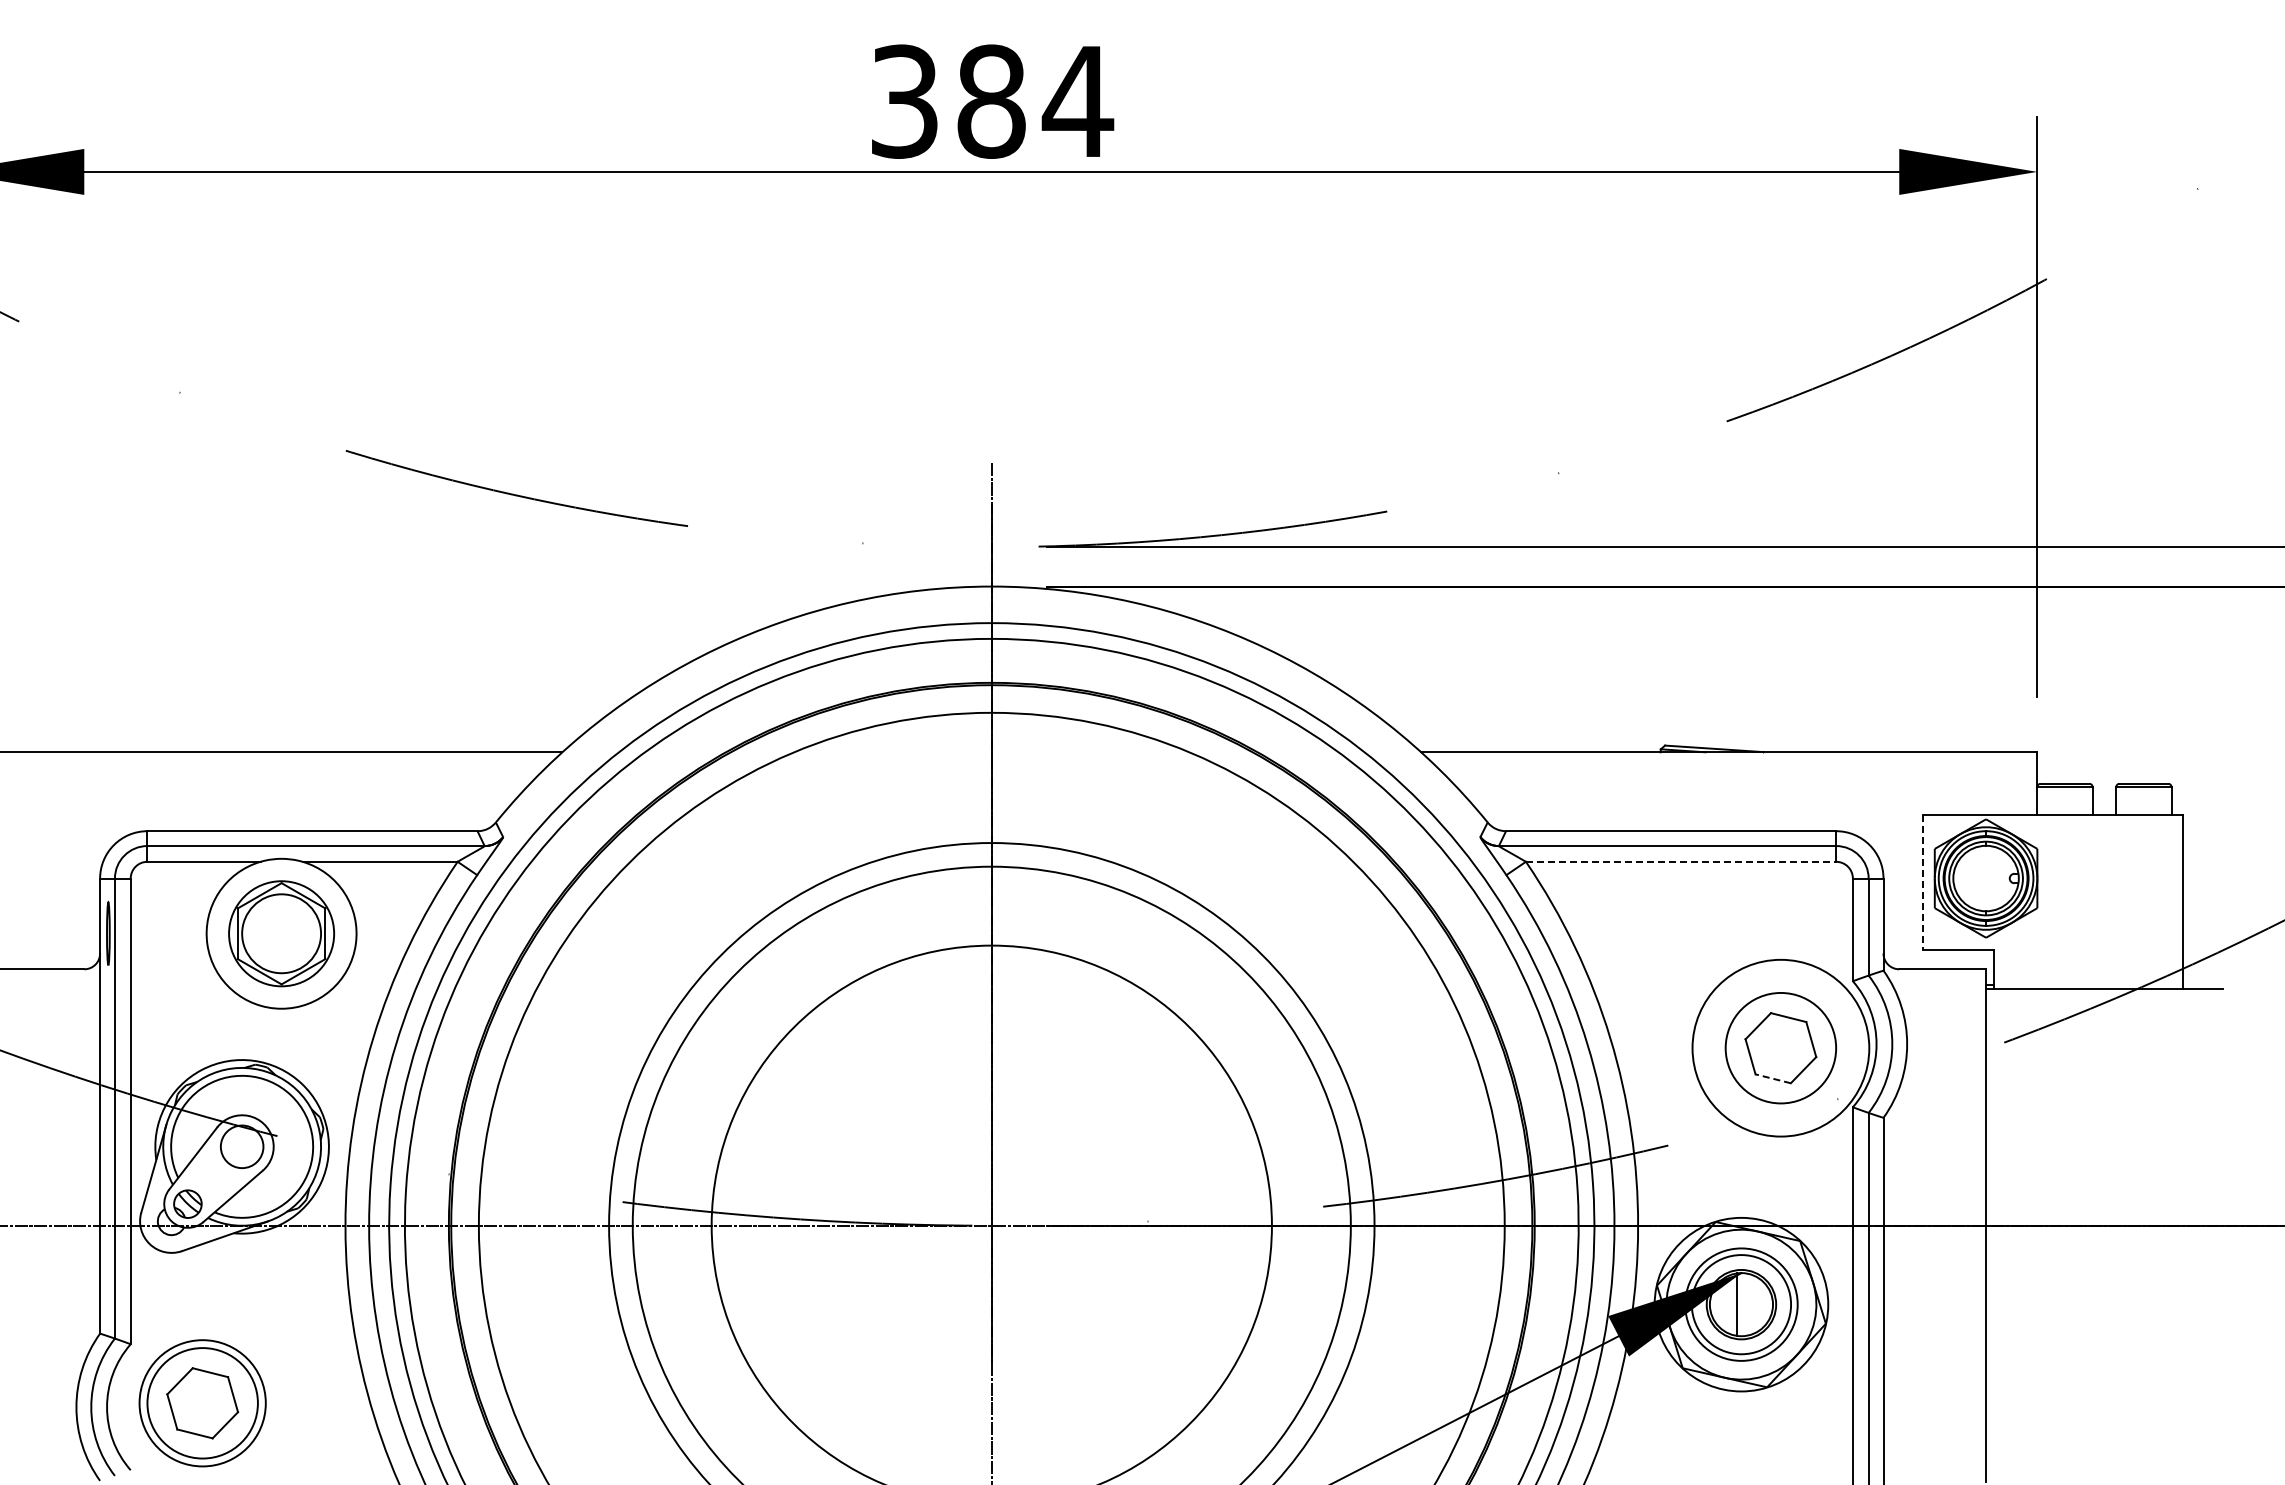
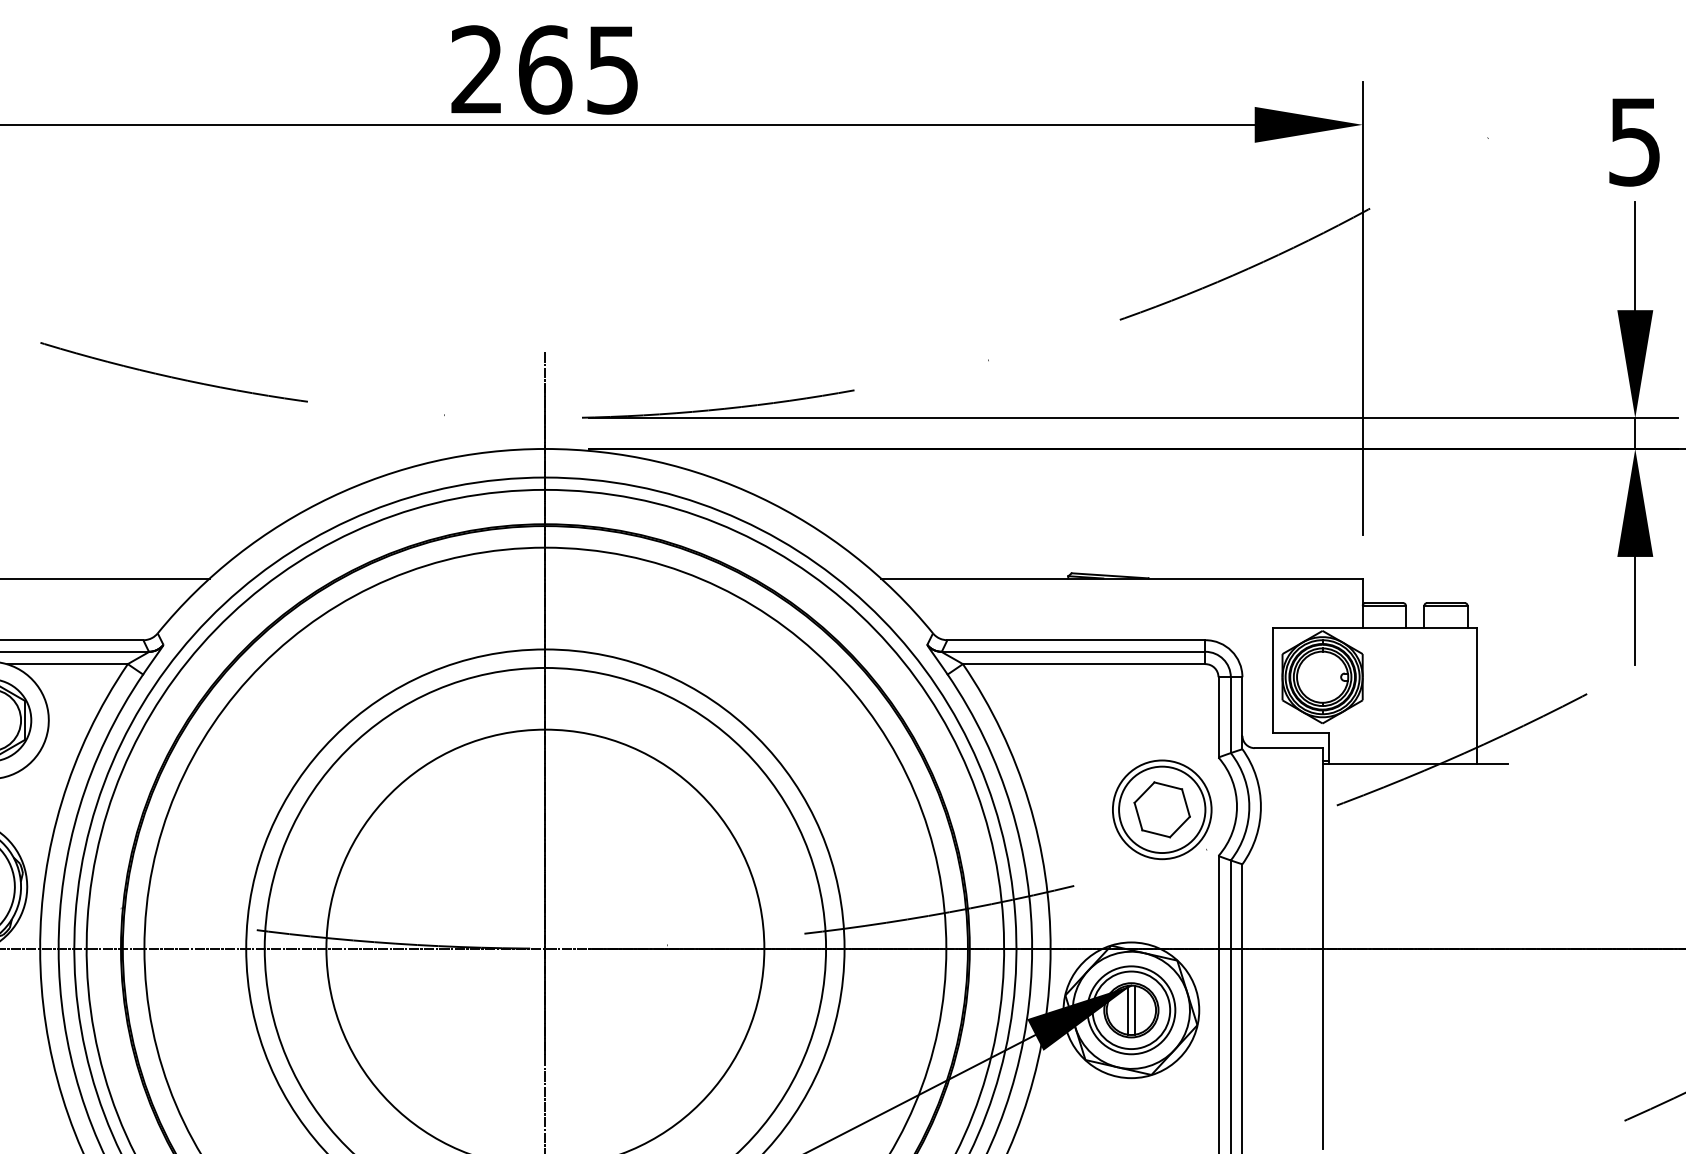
text: (992, 101) -> (545, 69), 384 -> 265
line: (1681, 861) -> (1084, 663), dashed -> solid
line: (1922, 882) -> (1272, 680), dashed -> solid
circle: (1780, 1048) -> (1161, 810), size x0.71
line: (1772, 1078) -> (1155, 833), dashed -> solid
line: (1746, 1304) -> (1135, 1010), added

